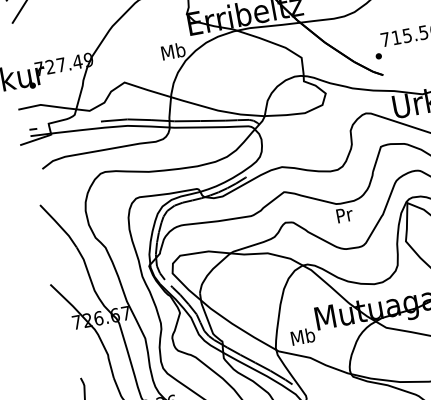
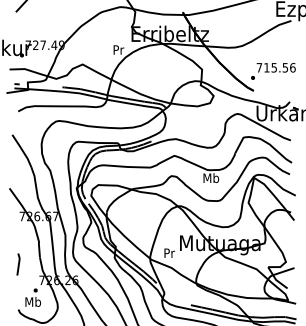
text: (173, 50) -> (118, 49), Mb -> Pr
text: (344, 215) -> (211, 178), Pr -> Mb
text: (303, 337) -> (169, 253), Mb -> Pr

